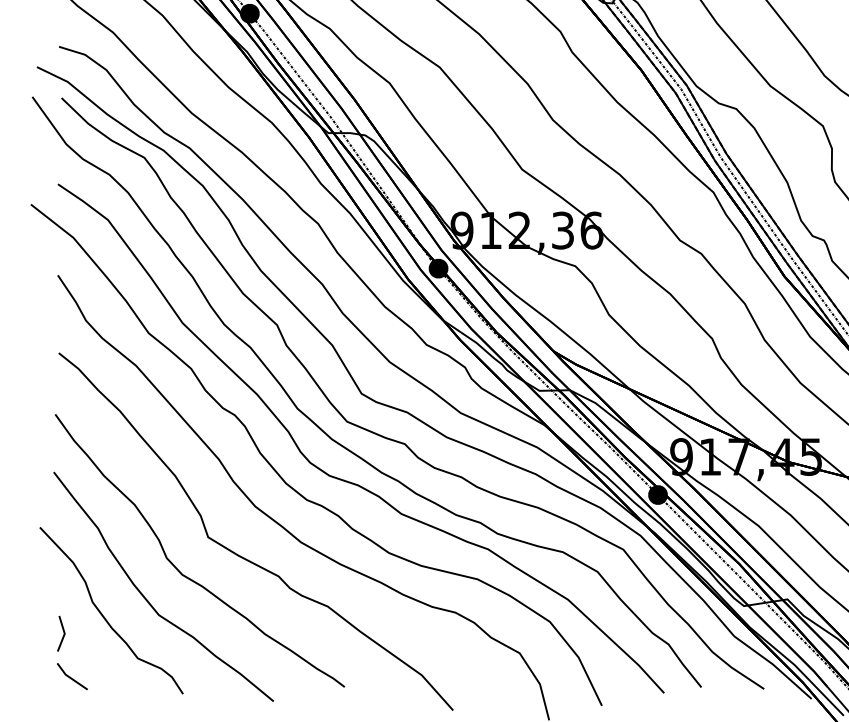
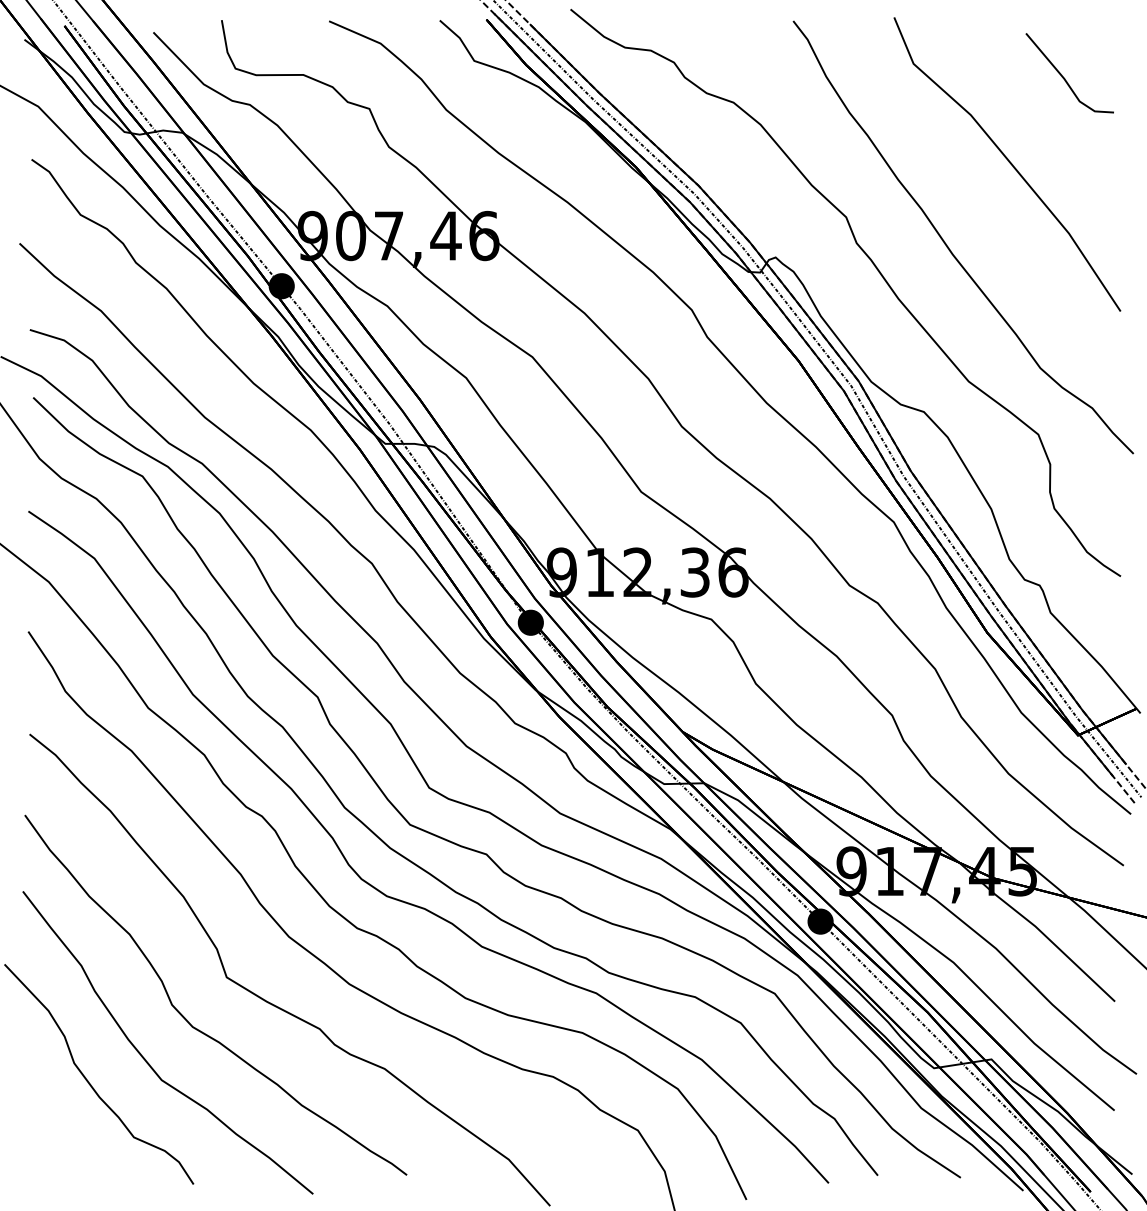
line: (63, 632) -> (35, 1102), removed
line: (70, 677) -> (45, 1162), removed

